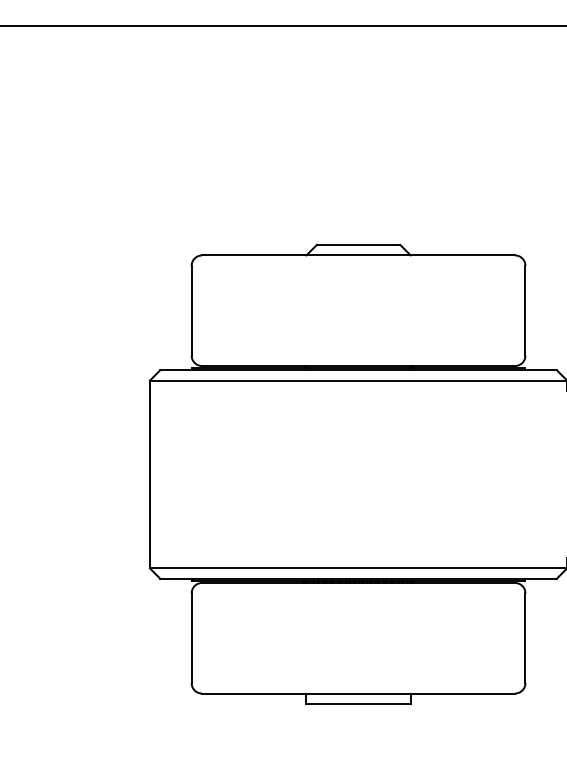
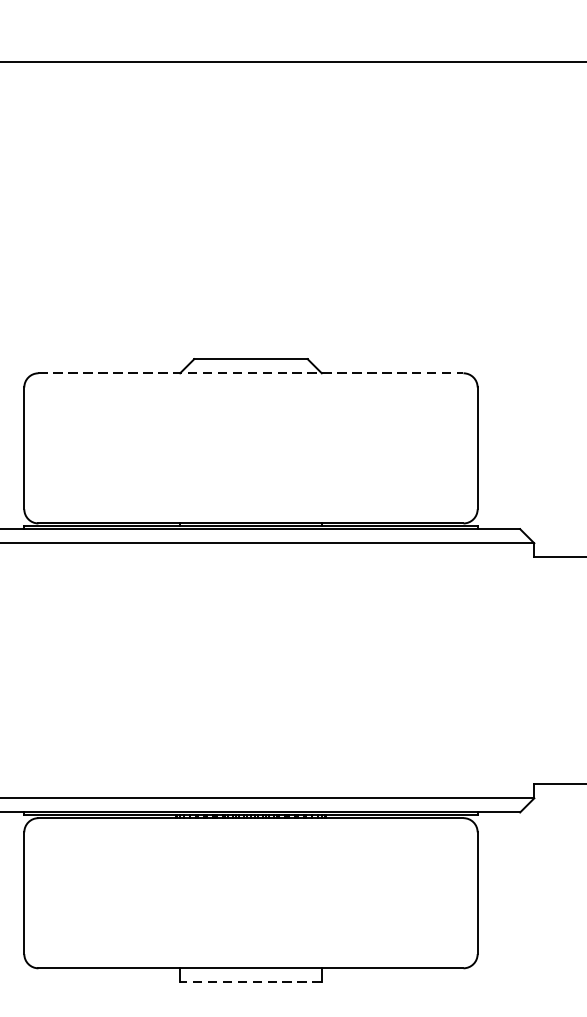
line: (359, 255) -> (252, 373), solid -> dashed
line: (358, 703) -> (250, 981), solid -> dashed

